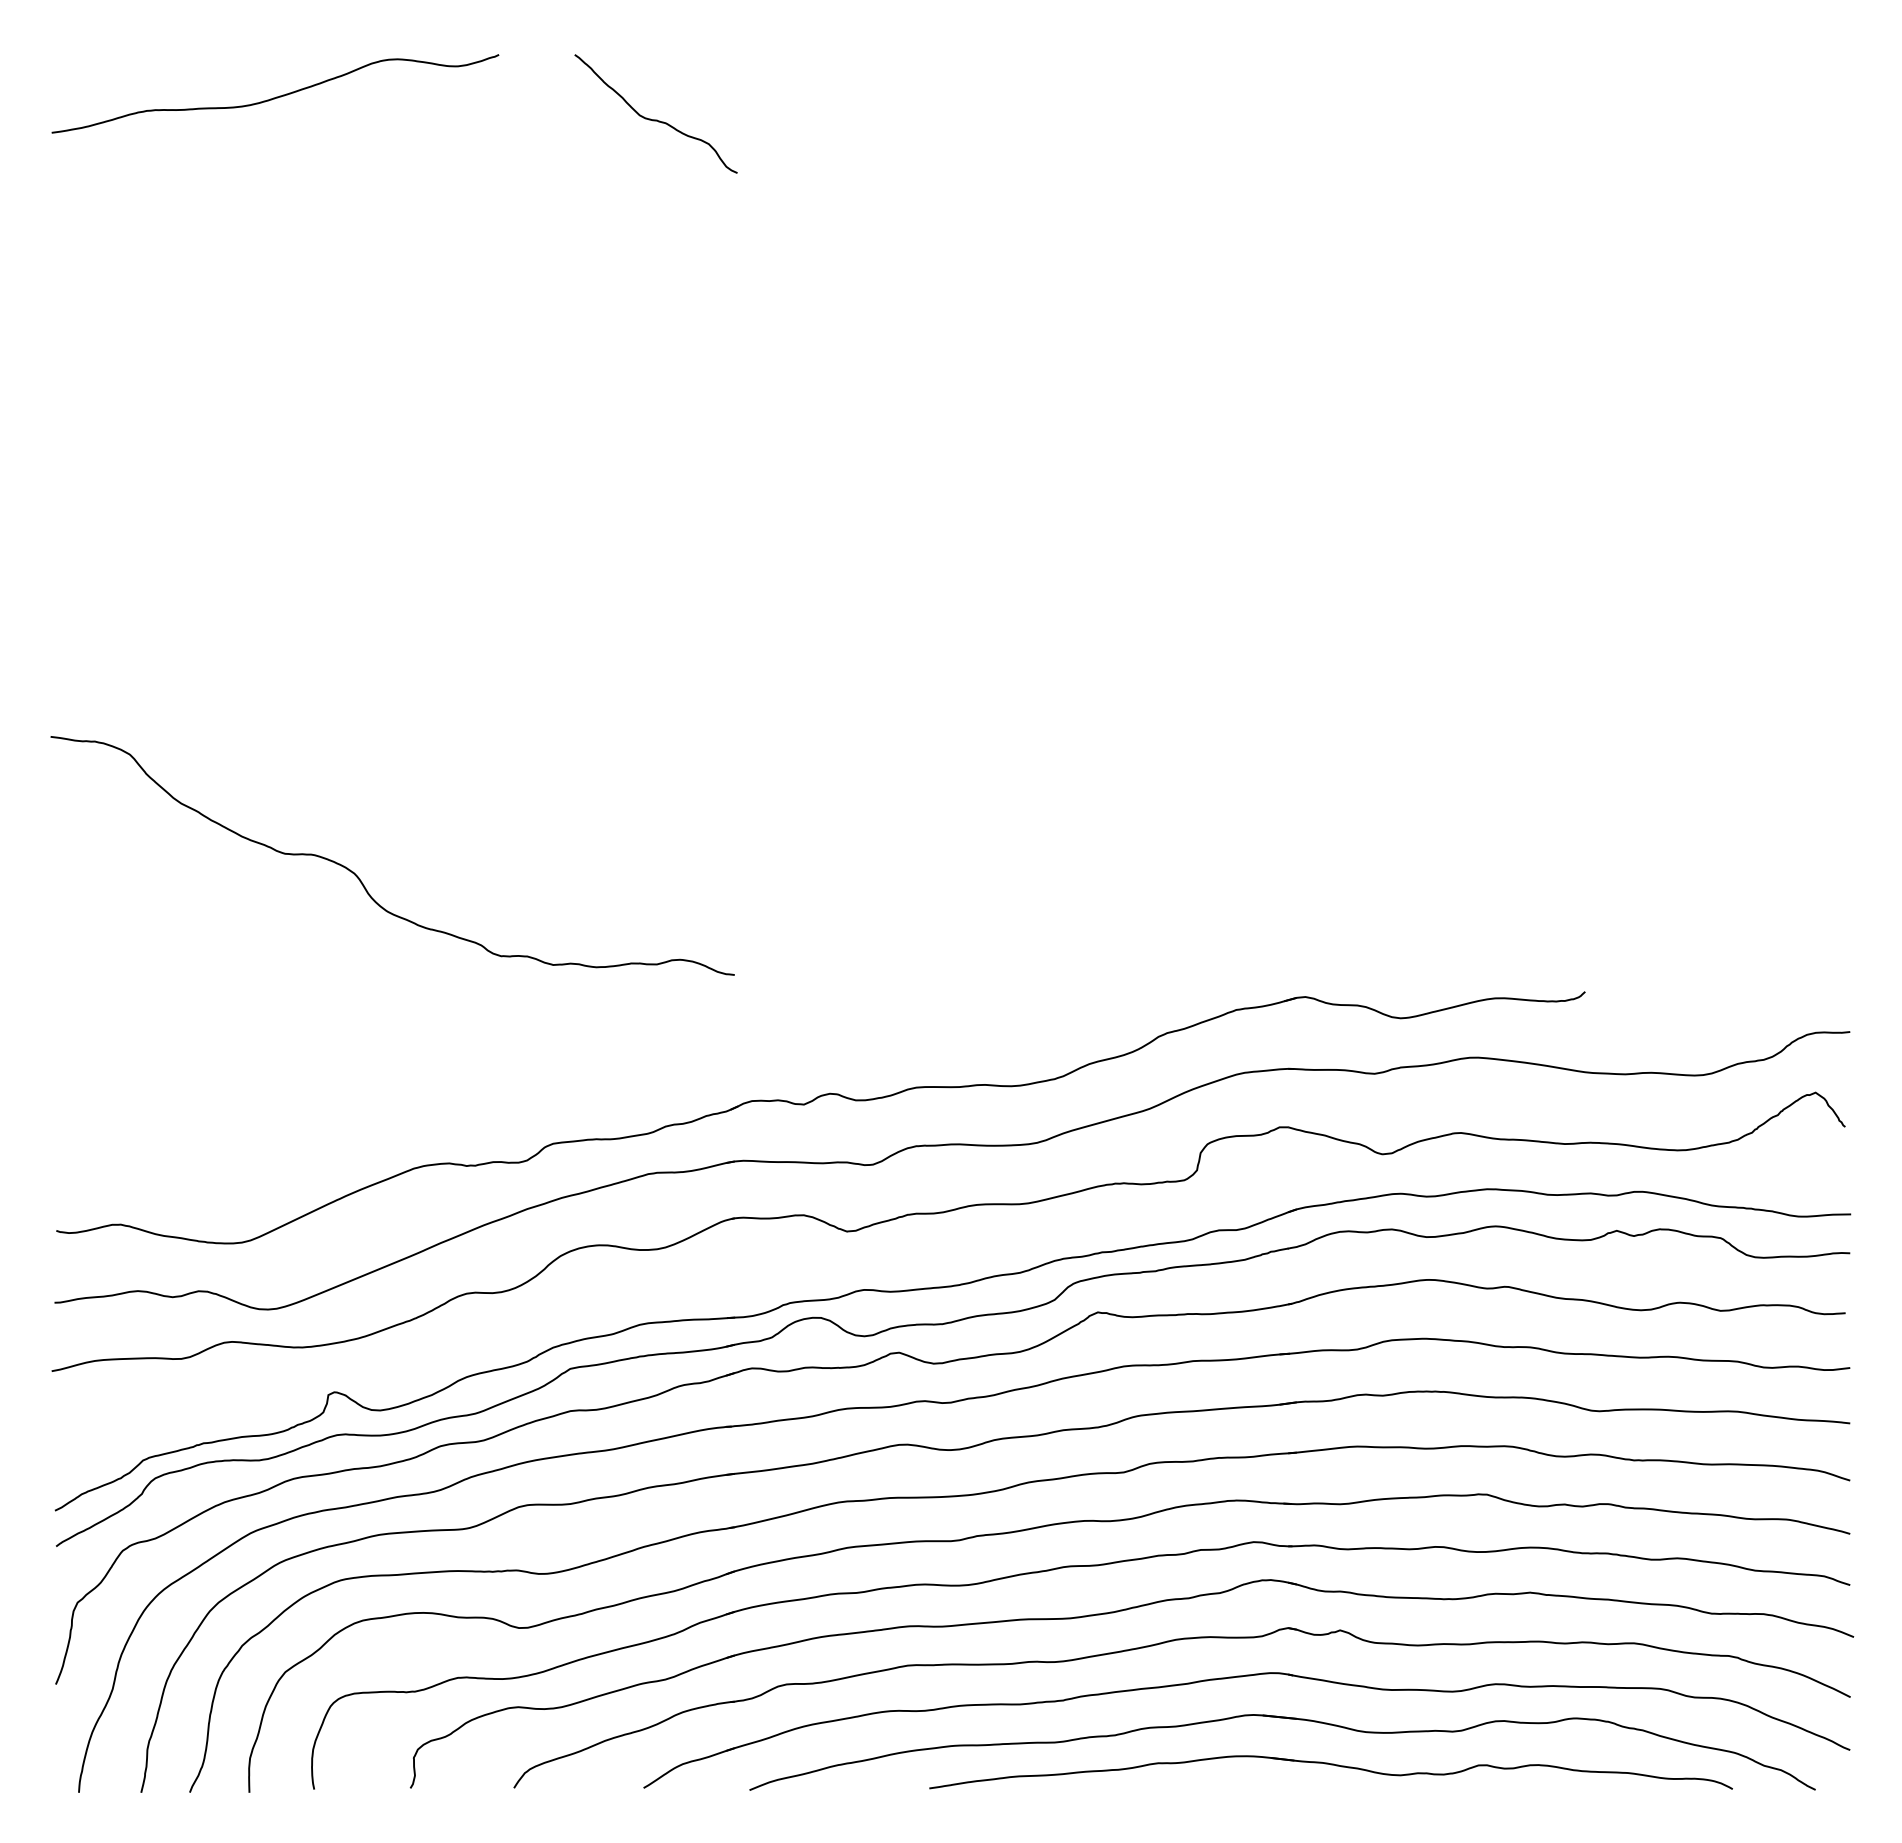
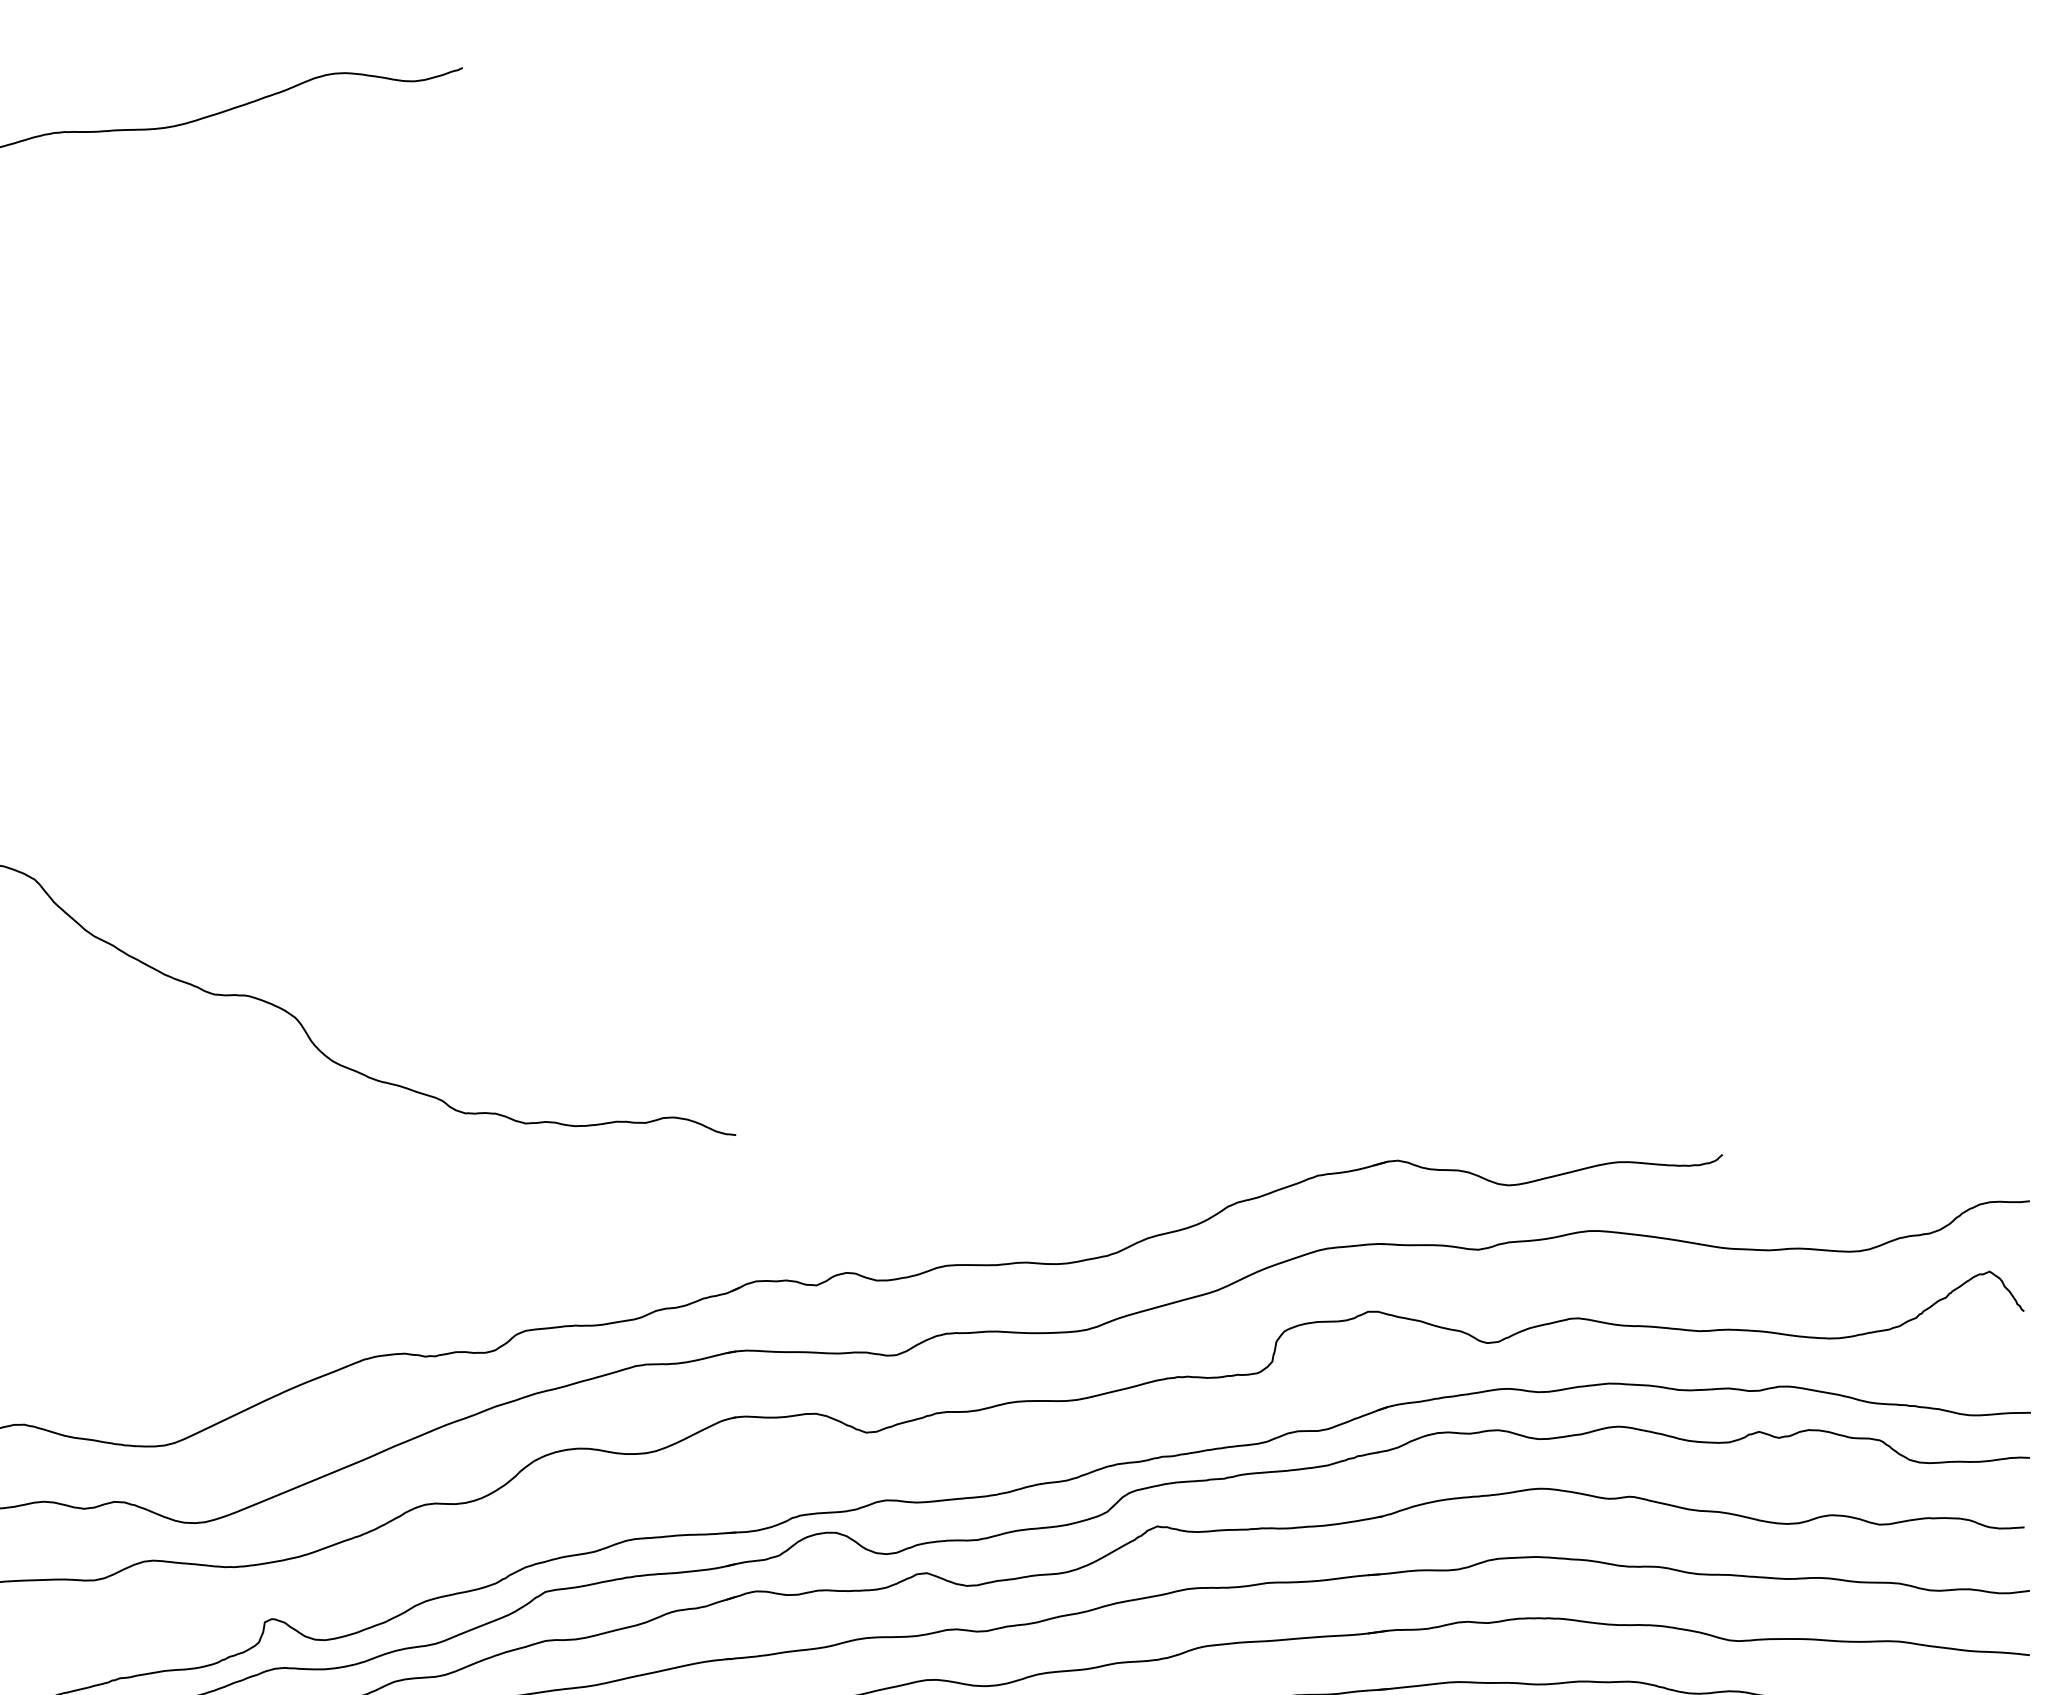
curve: (655, 119) -> (644, 142), removed

